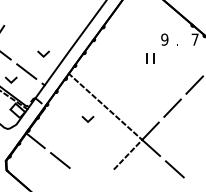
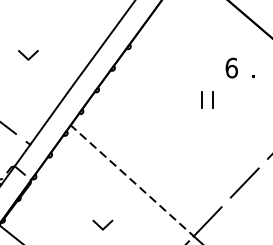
text: (164, 39) -> (231, 67), 9 -> 6
line: (42, 54) -> (26, 56), moved
line: (86, 119) -> (100, 225), moved

